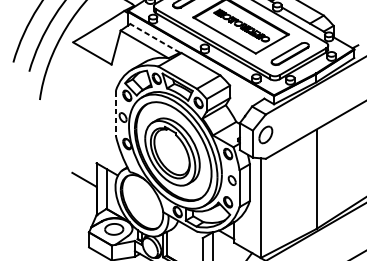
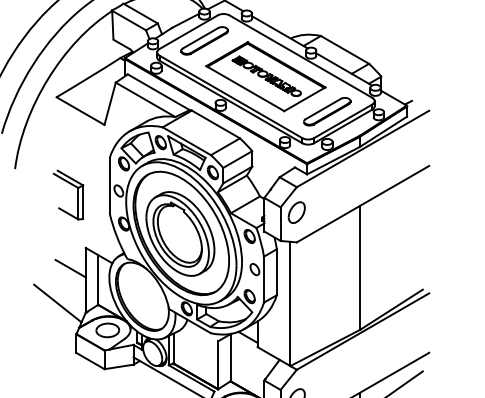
line: (154, 38) -> (158, 92), dashed -> solid
line: (115, 113) -> (109, 185), dashed -> solid
part: (89, 120) -> (77, 194), added
line: (73, 207) -> (57, 303), added

